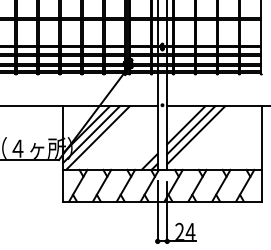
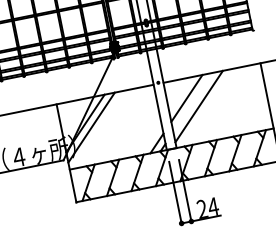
line: (191, 130) -> (193, 102), removed
line: (97, 137) -> (98, 129), removed

